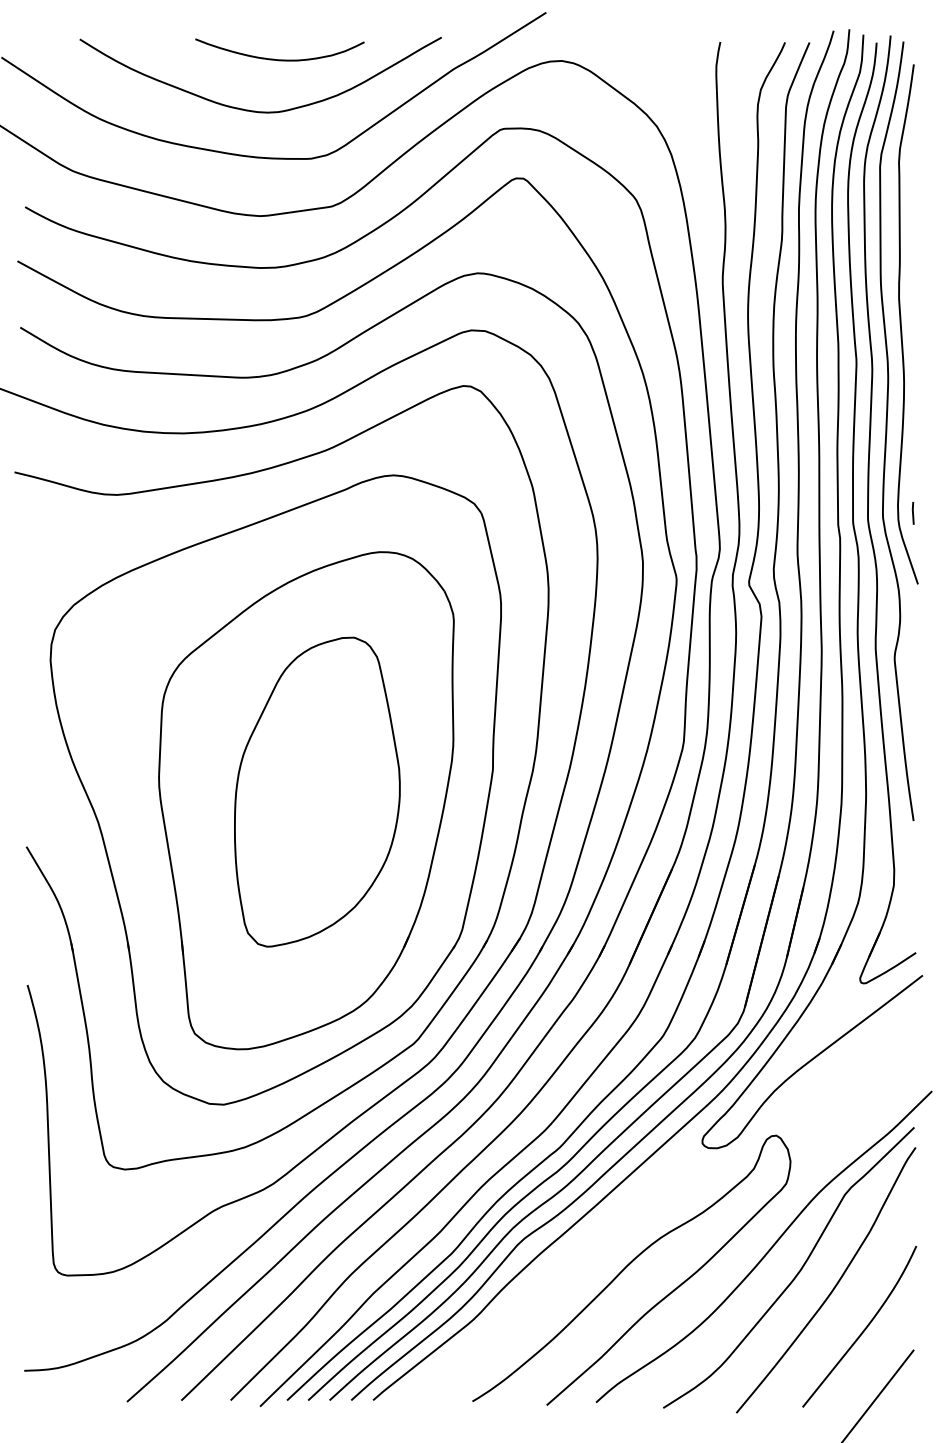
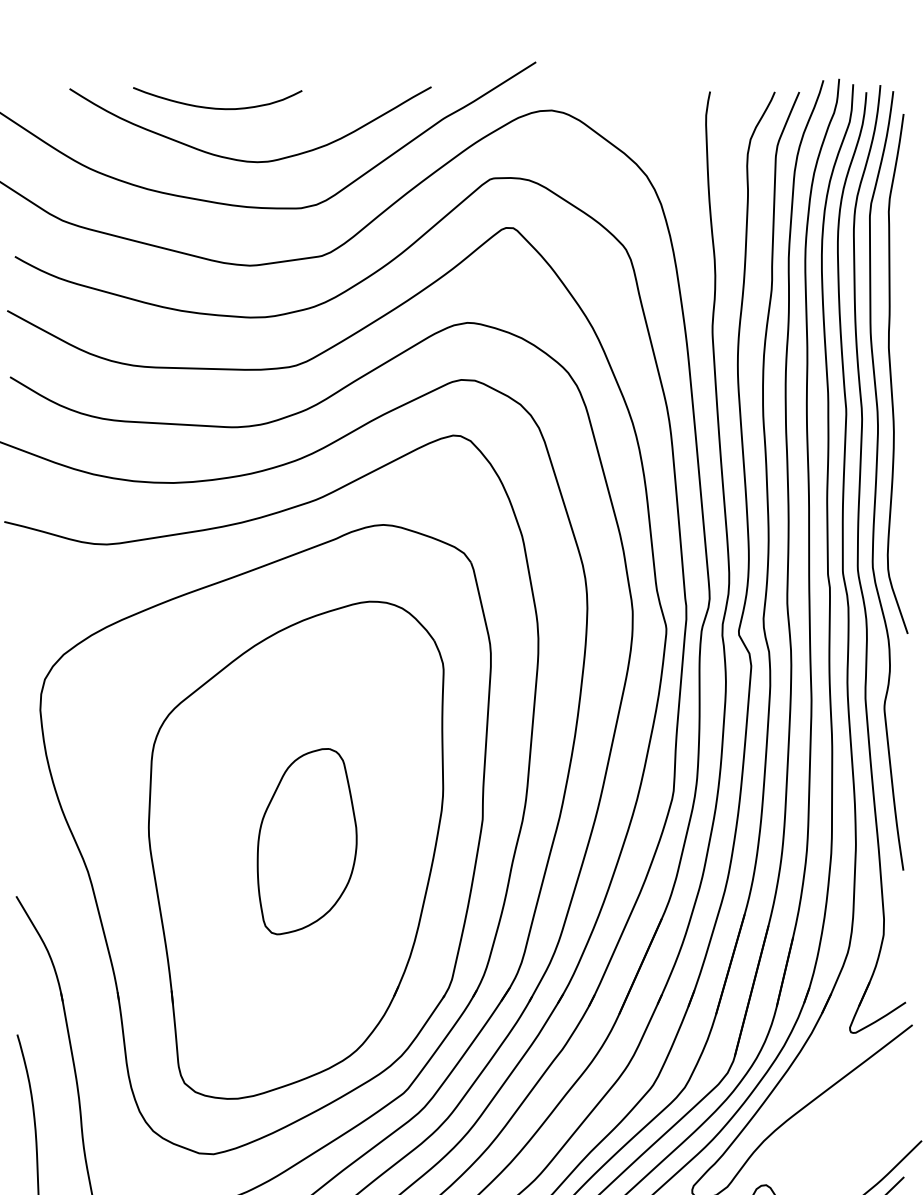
curve: (279, 59) -> (217, 108), moved
line: (912, 513) -> (902, 563), removed
part: (317, 791) -> (307, 841), size x0.6

